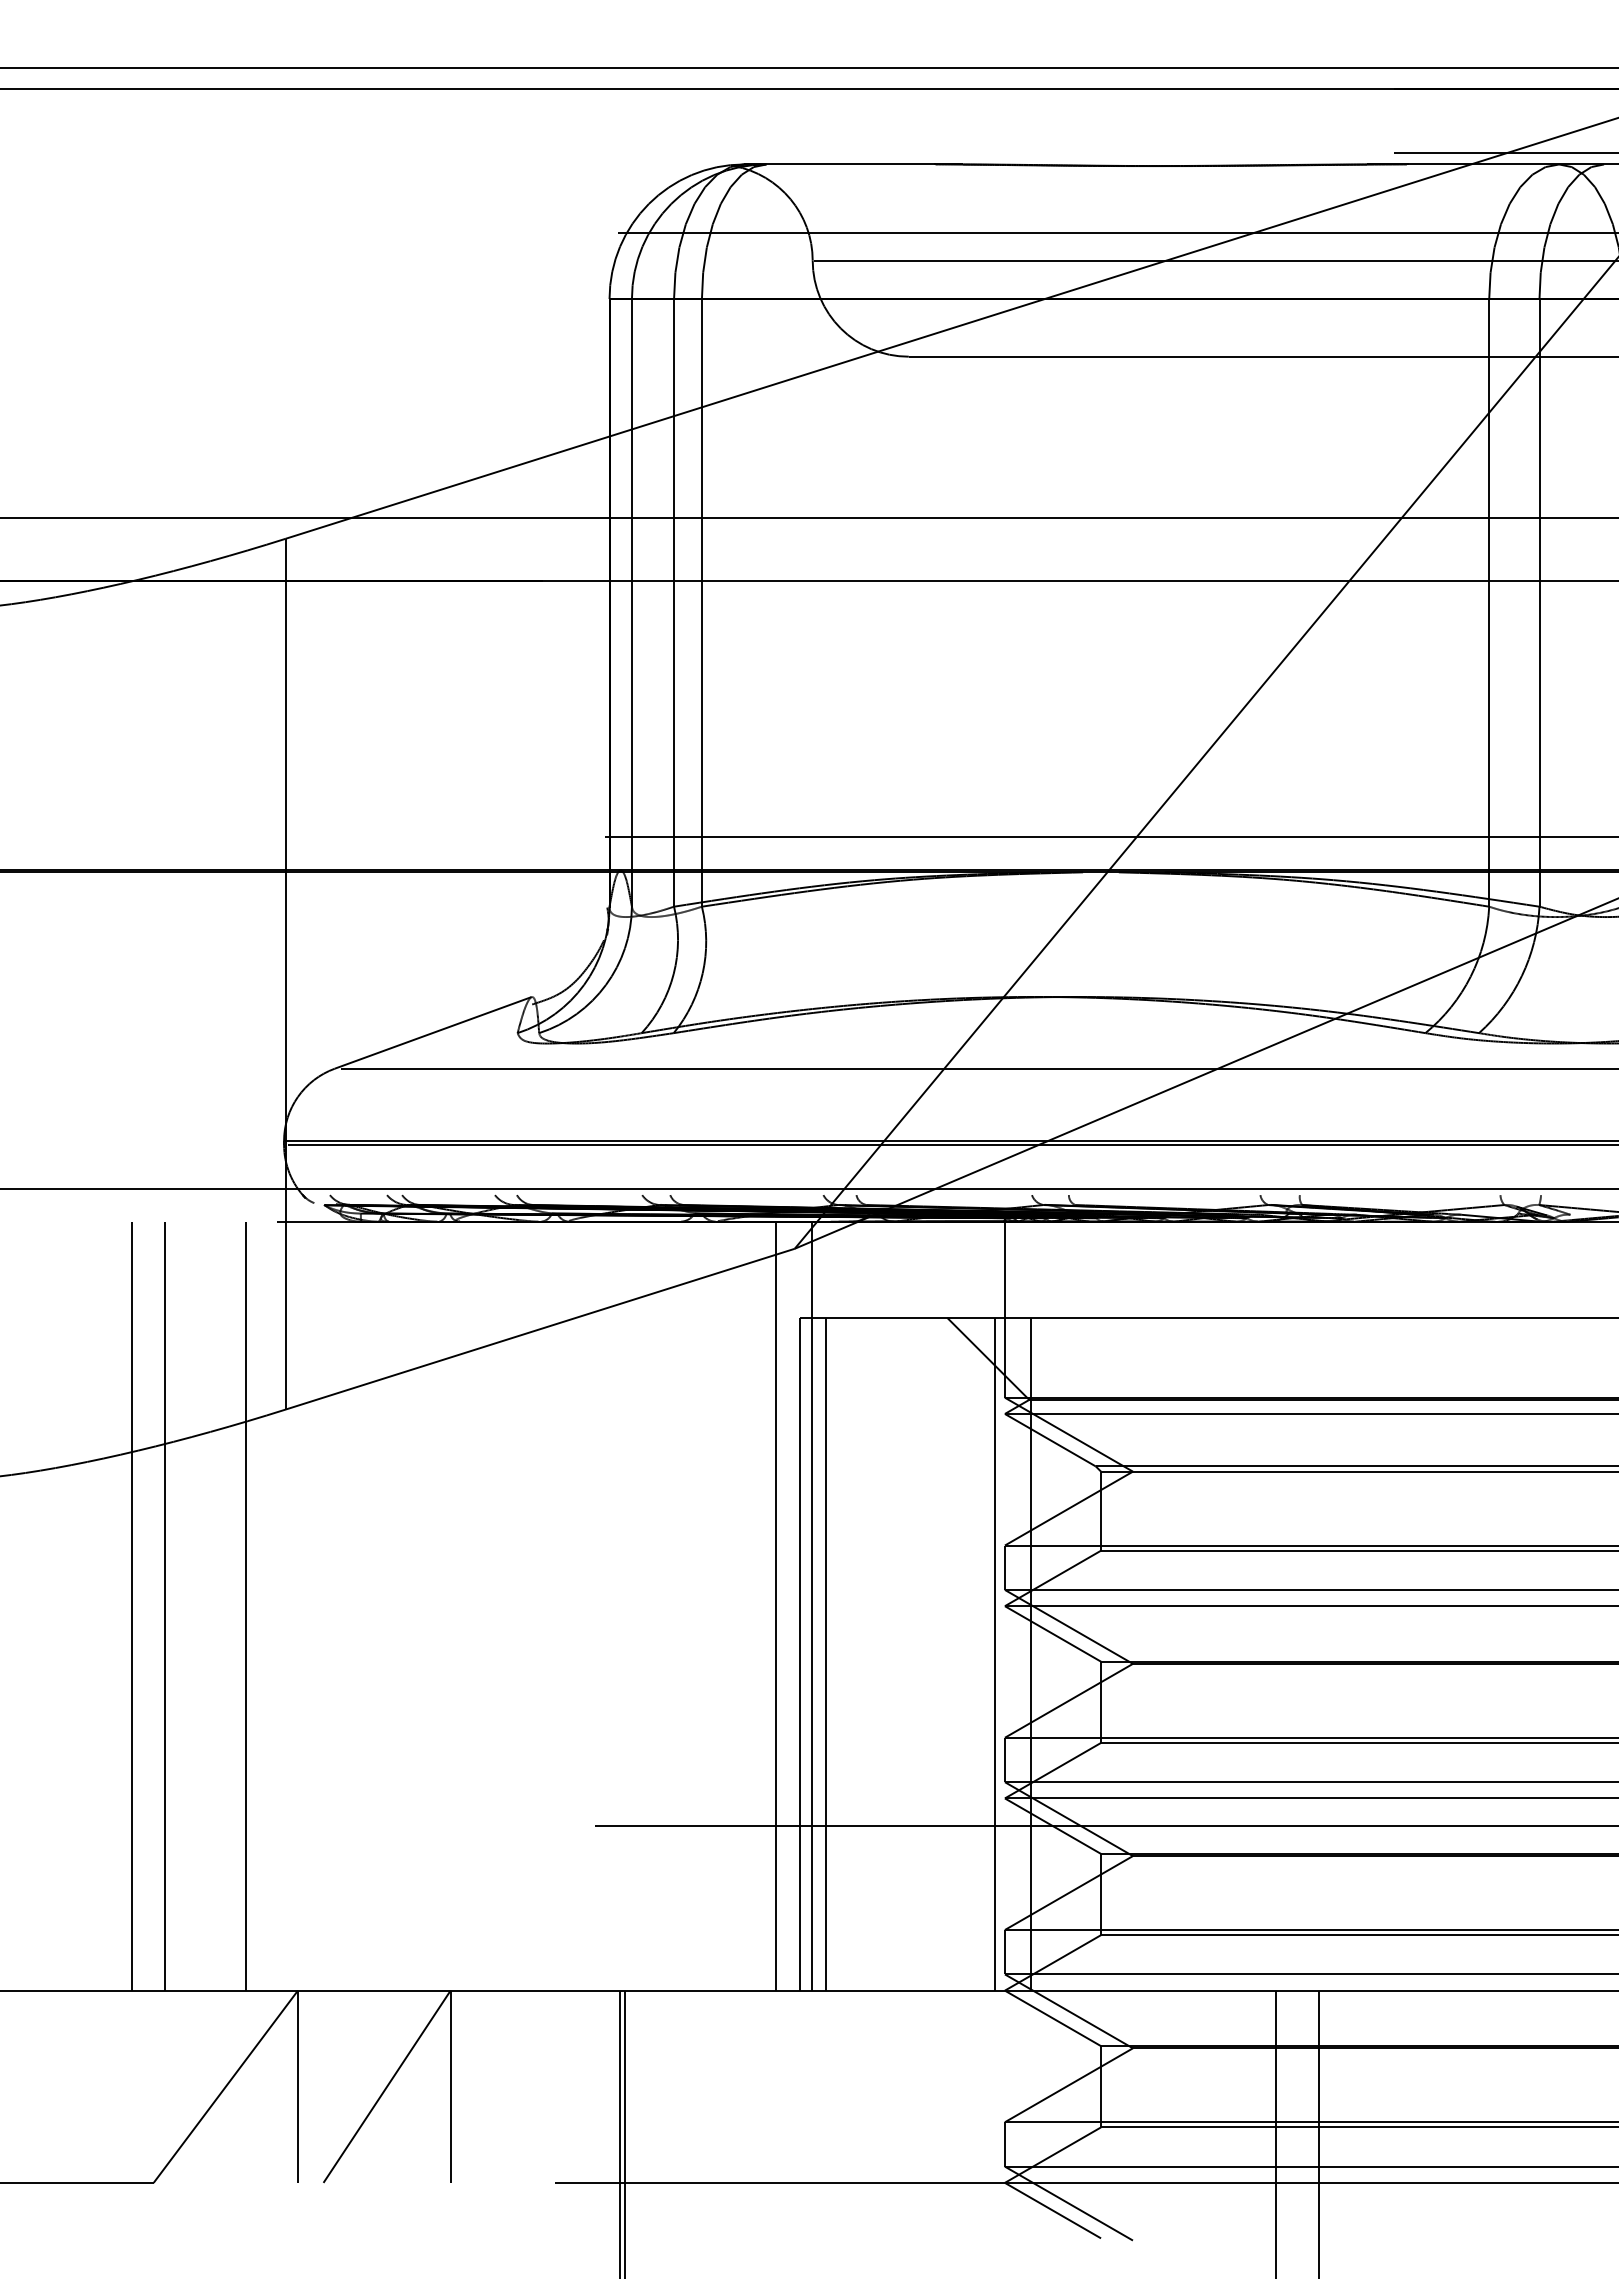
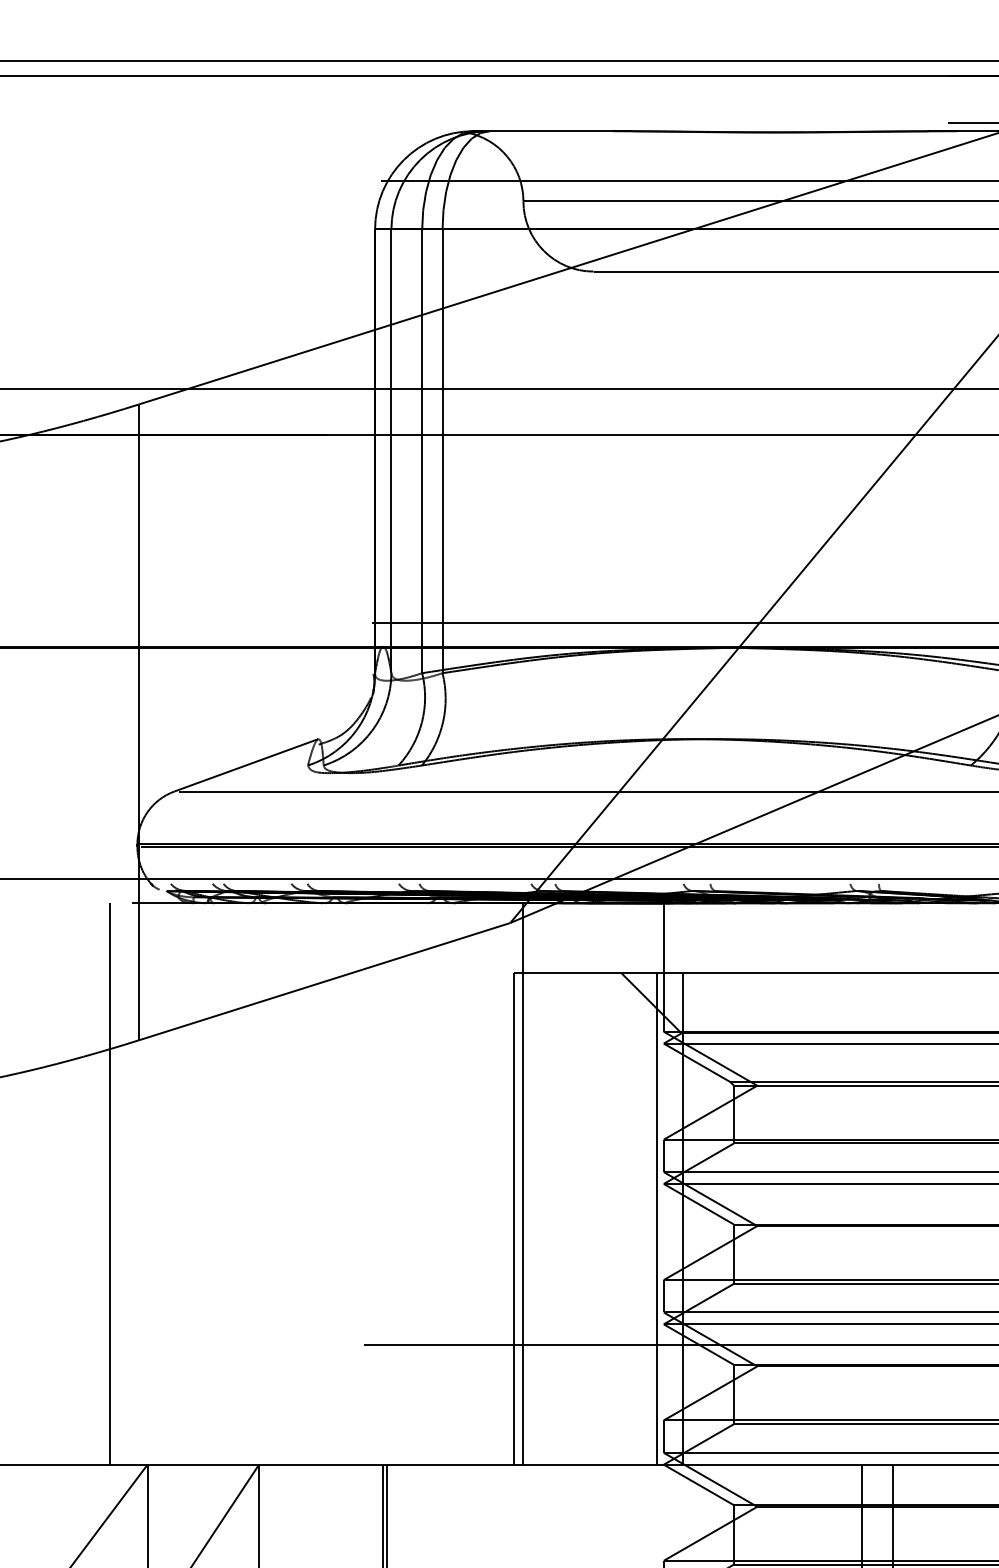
line: (131, 1605) -> (26, 1183), removed
line: (165, 1605) -> (50, 1183), removed
line: (775, 1605) -> (496, 1183), removed
line: (826, 1653) -> (533, 1218), removed

